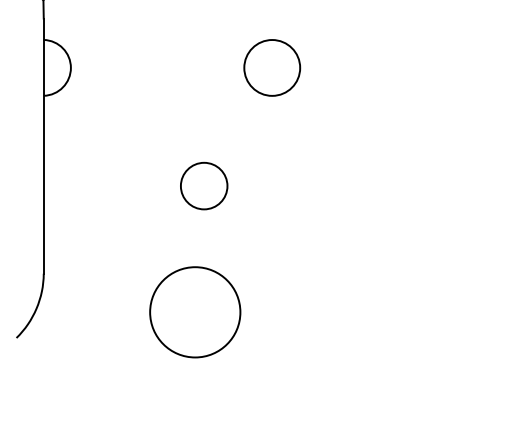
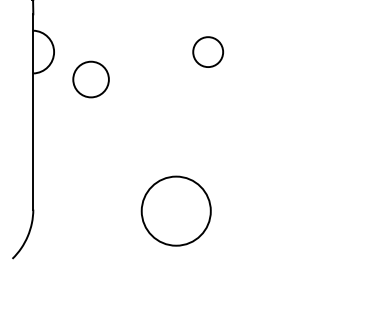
circle: (271, 67) -> (207, 51), size x0.7
circle: (203, 186) -> (90, 79), moved
circle: (194, 311) -> (175, 210), moved

